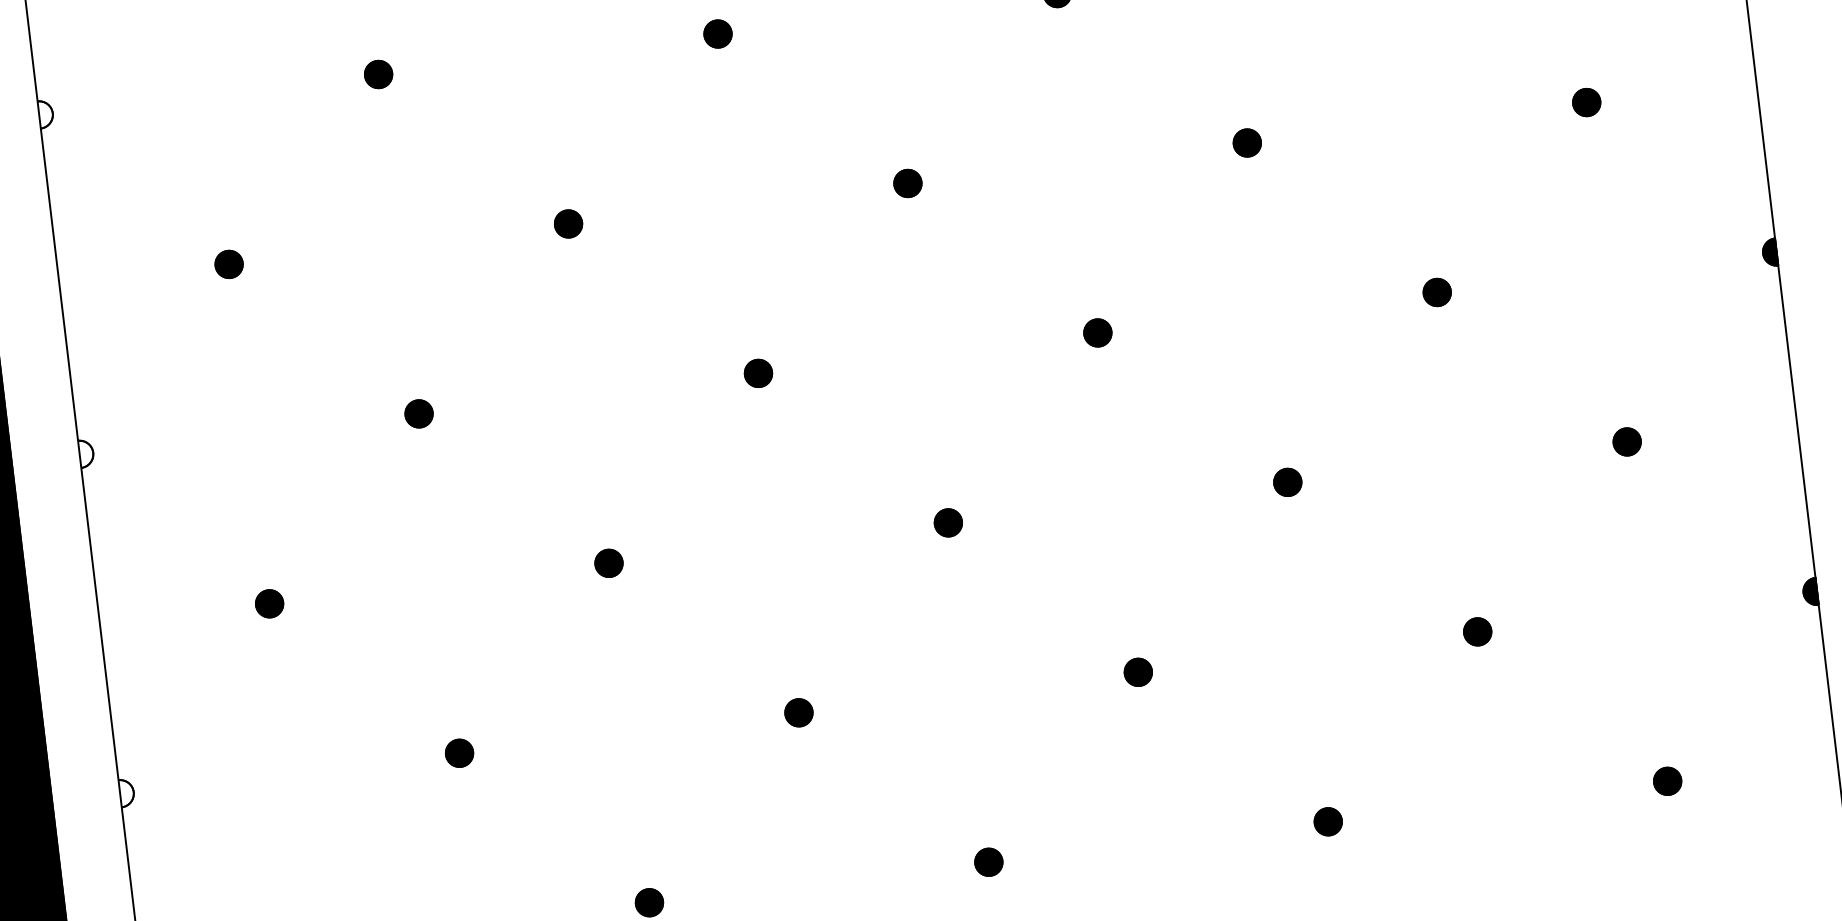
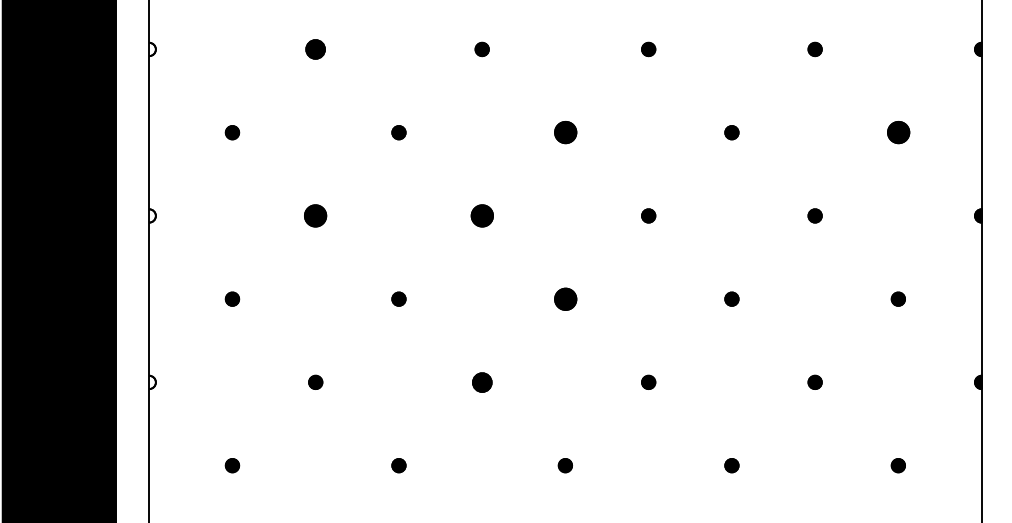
part: (378, 74) -> (315, 49), size x1.4
part: (1584, 102) -> (897, 132), size x1.6
part: (905, 183) -> (564, 132), size x1.6
part: (756, 372) -> (481, 215), size x1.6
part: (418, 413) -> (315, 215), size x1.6
part: (946, 521) -> (564, 298), size x1.6
part: (797, 711) -> (481, 381), size x1.4

